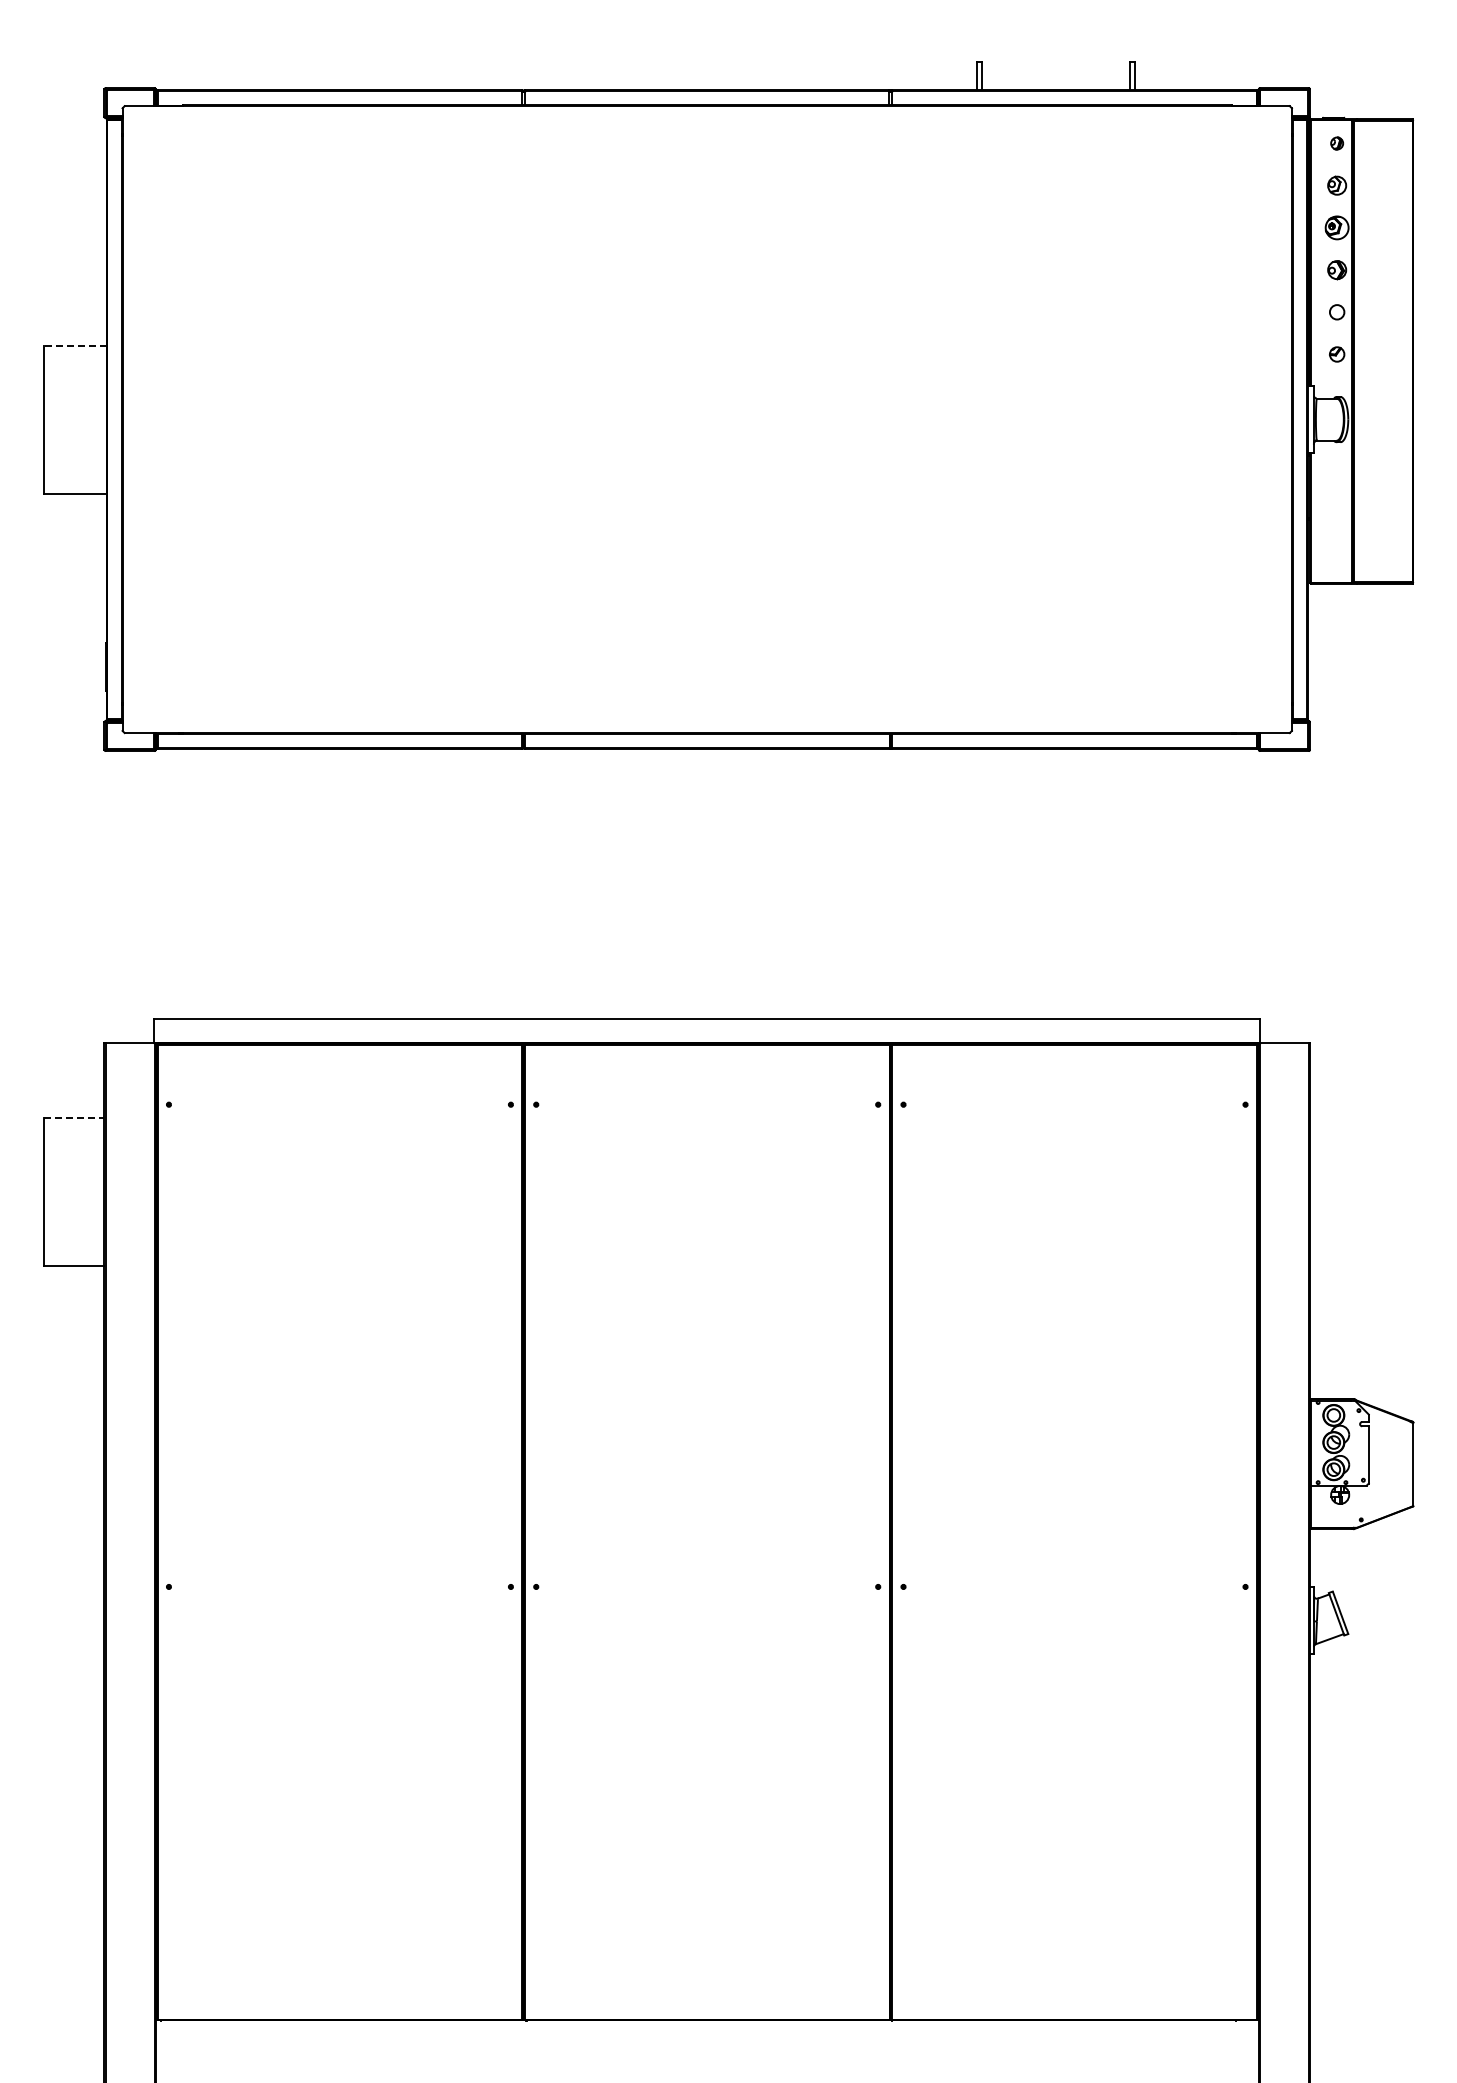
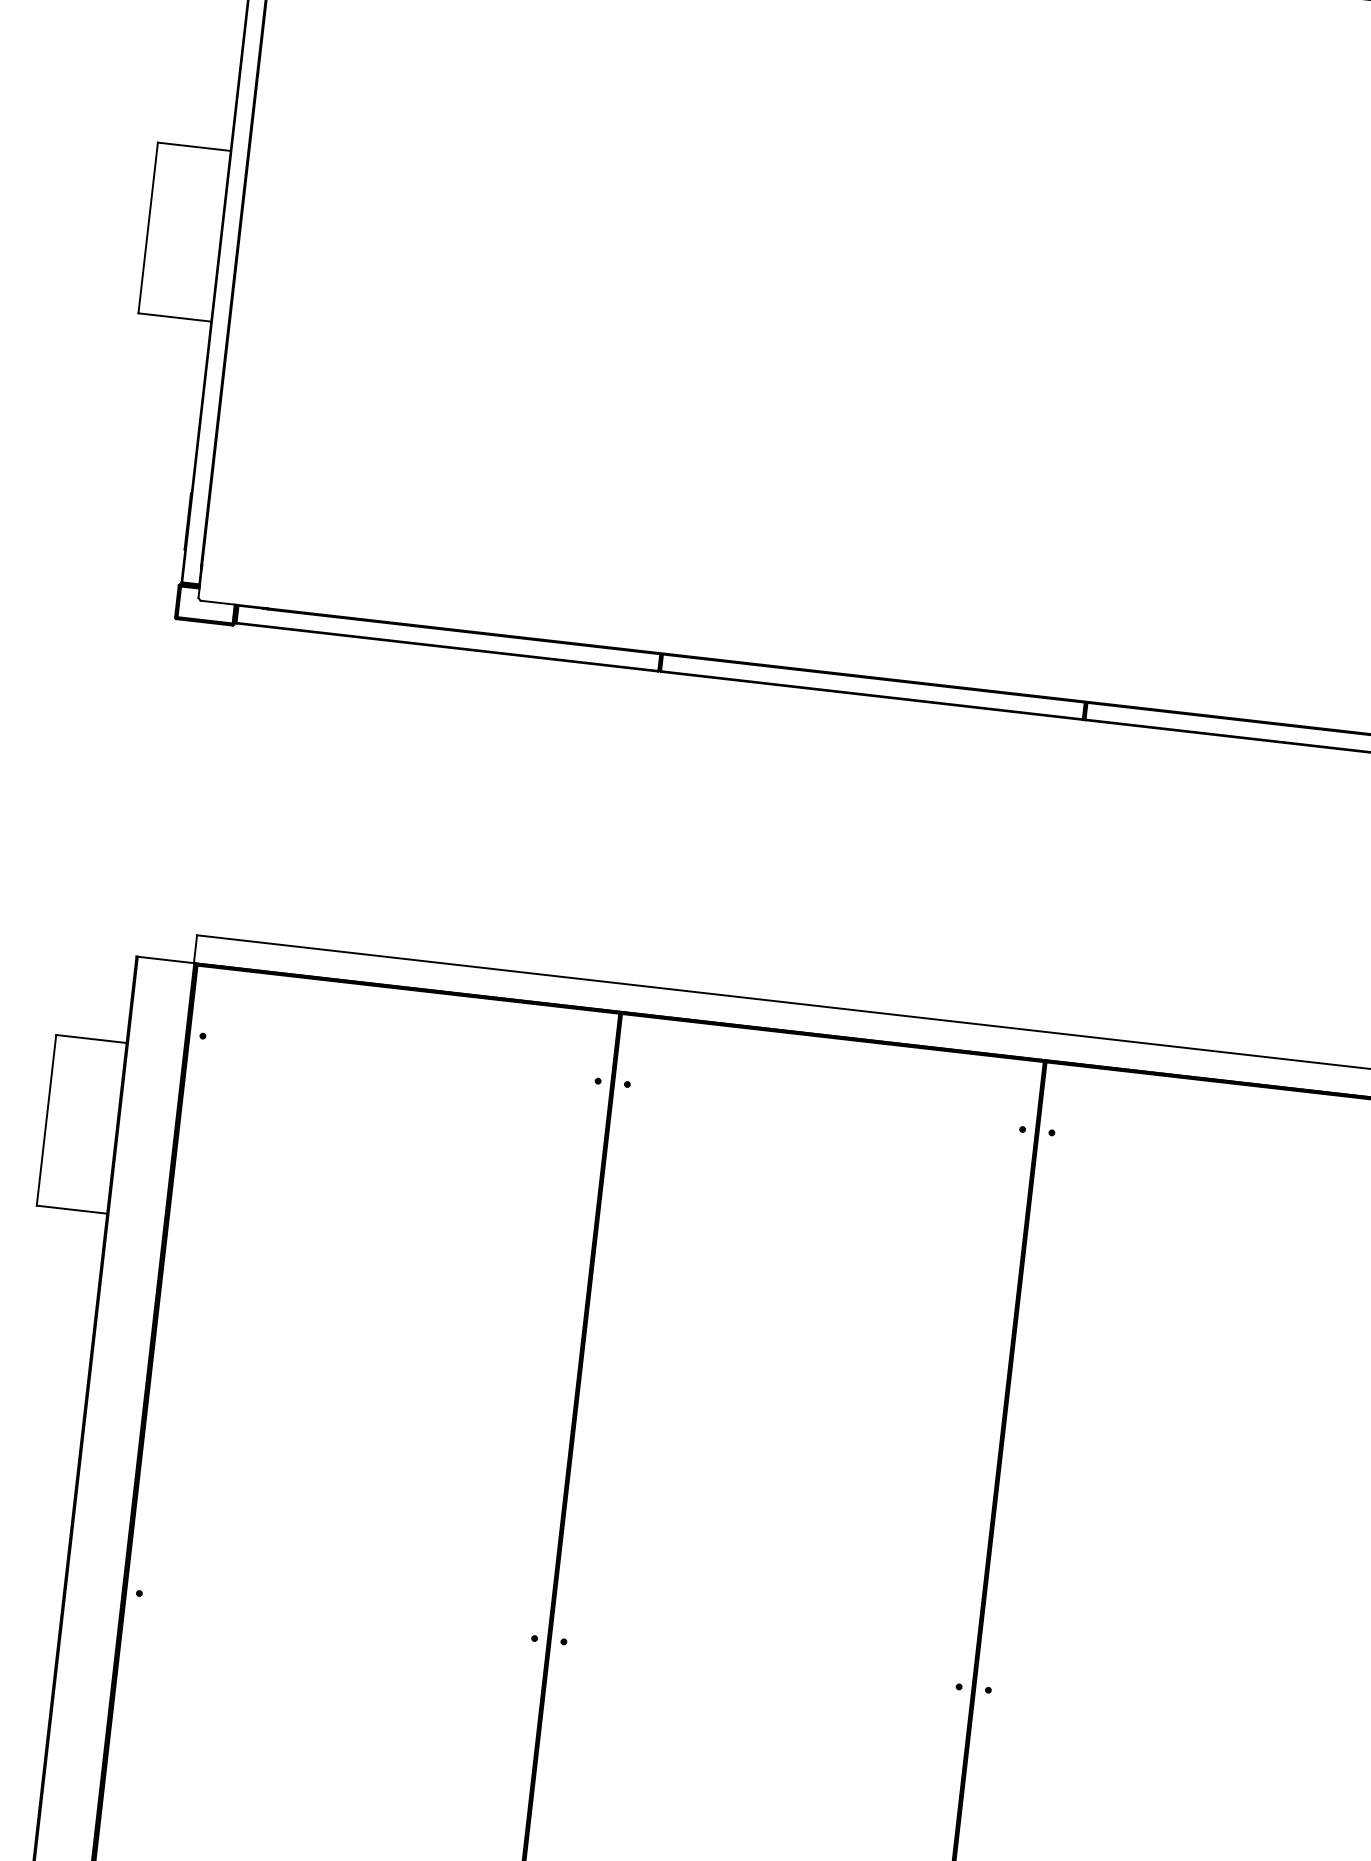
line: (74, 345) -> (193, 146), dashed -> solid
line: (74, 1117) -> (92, 1038), dashed -> solid

